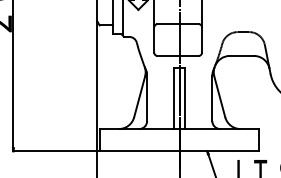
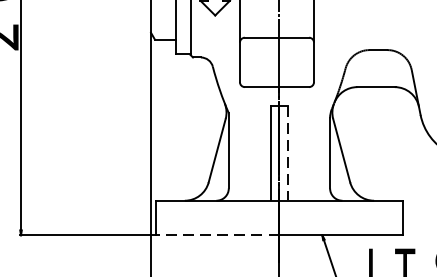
line: (185, 98) -> (288, 153), solid -> dashed
line: (139, 151) -> (216, 235), solid -> dashed

